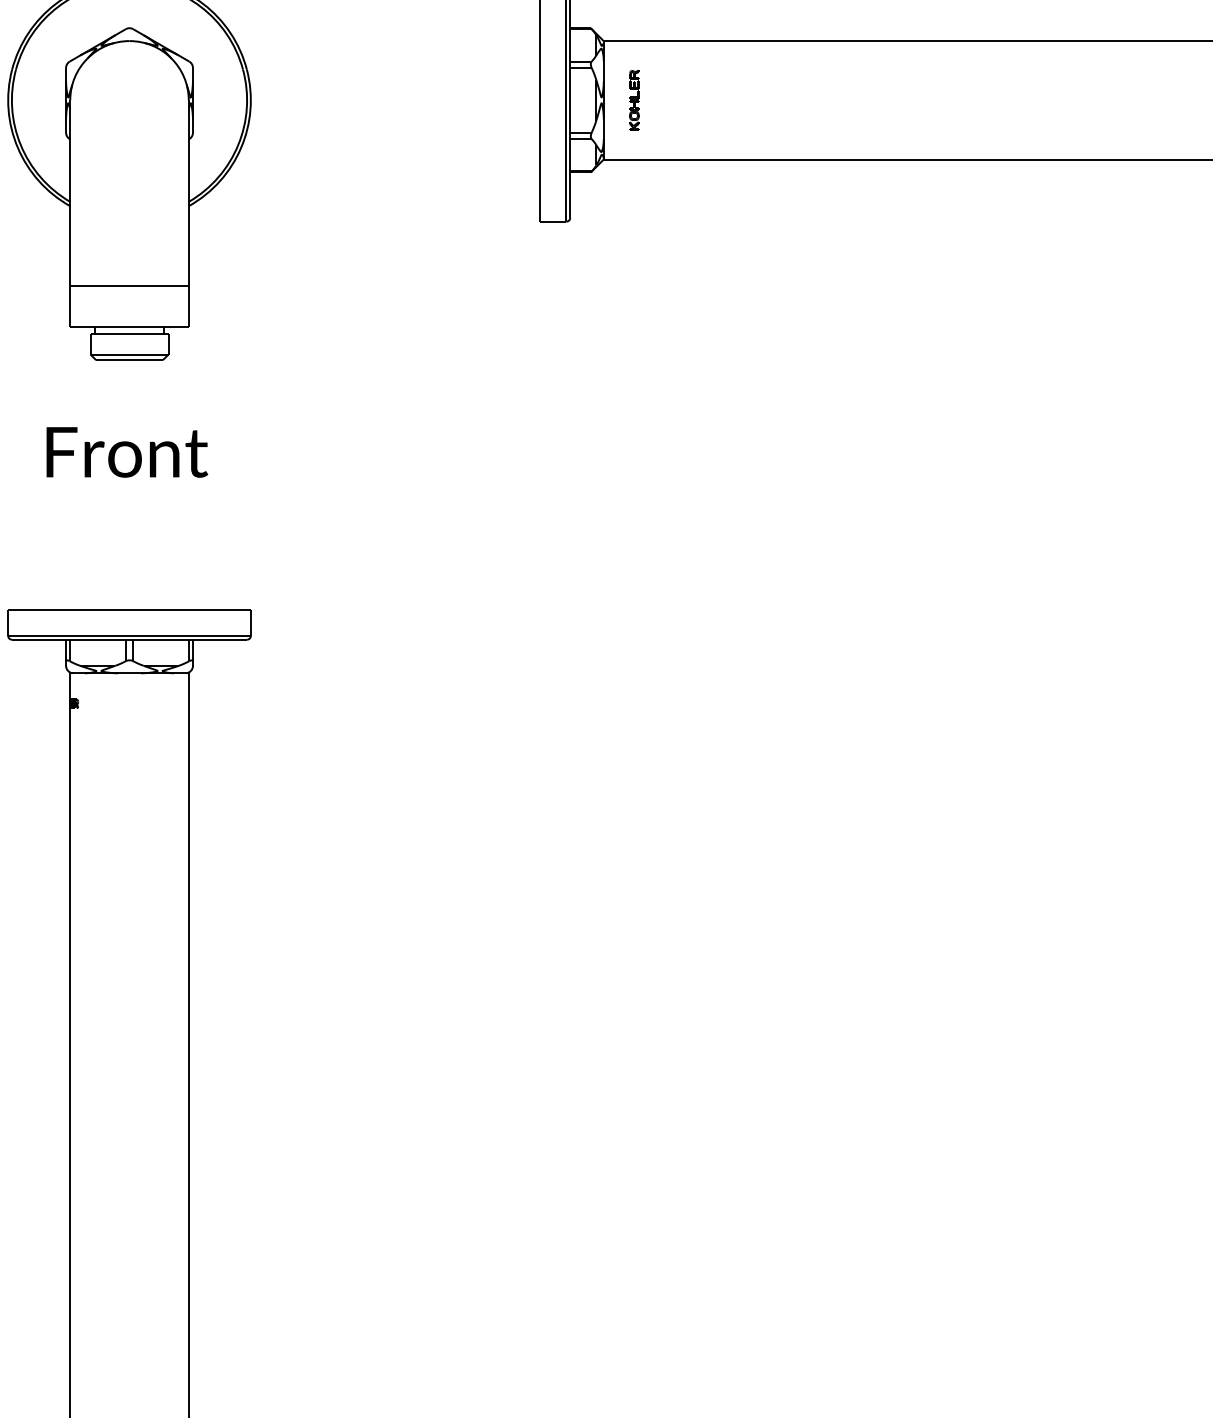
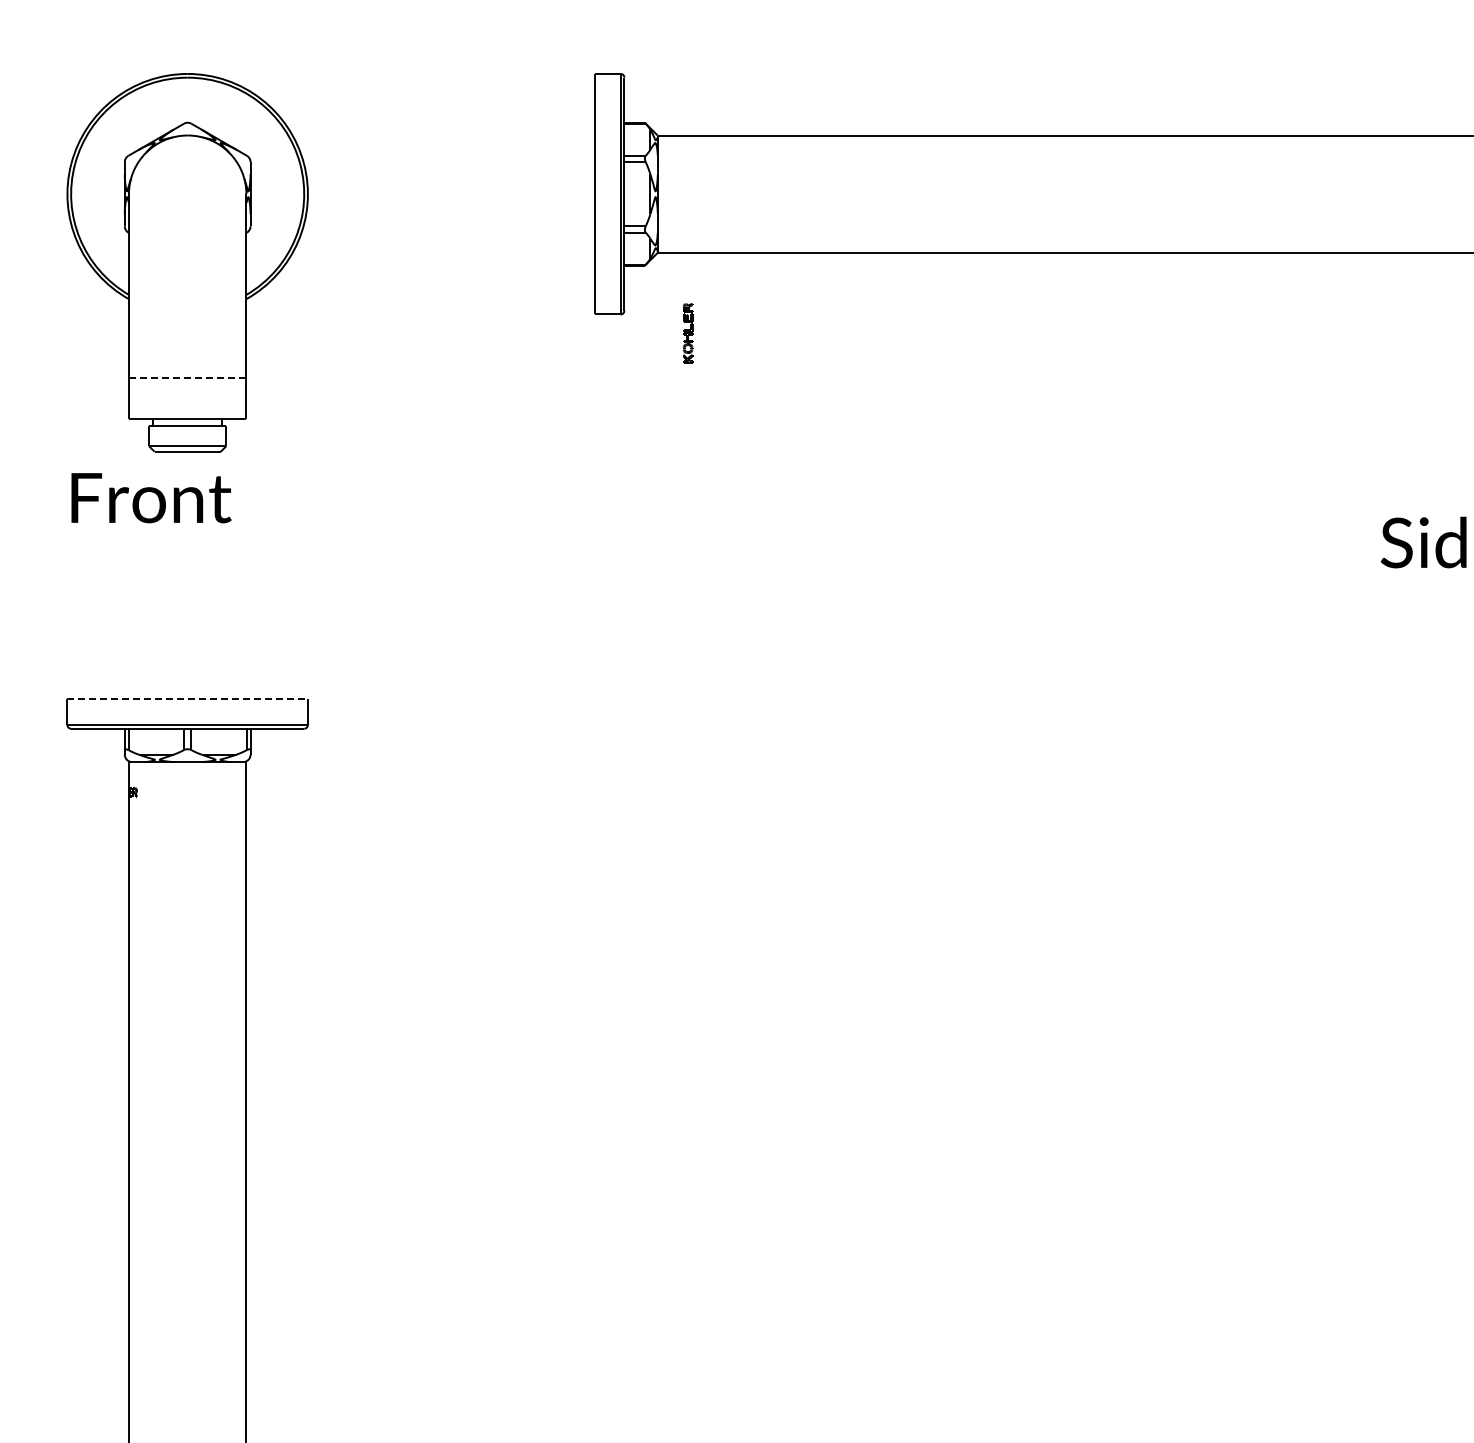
part: (633, 100) -> (687, 333), moved
line: (129, 286) -> (187, 378), solid -> dashed
text: (127, 452) -> (151, 498), moved
line: (130, 610) -> (188, 699), solid -> dashed

